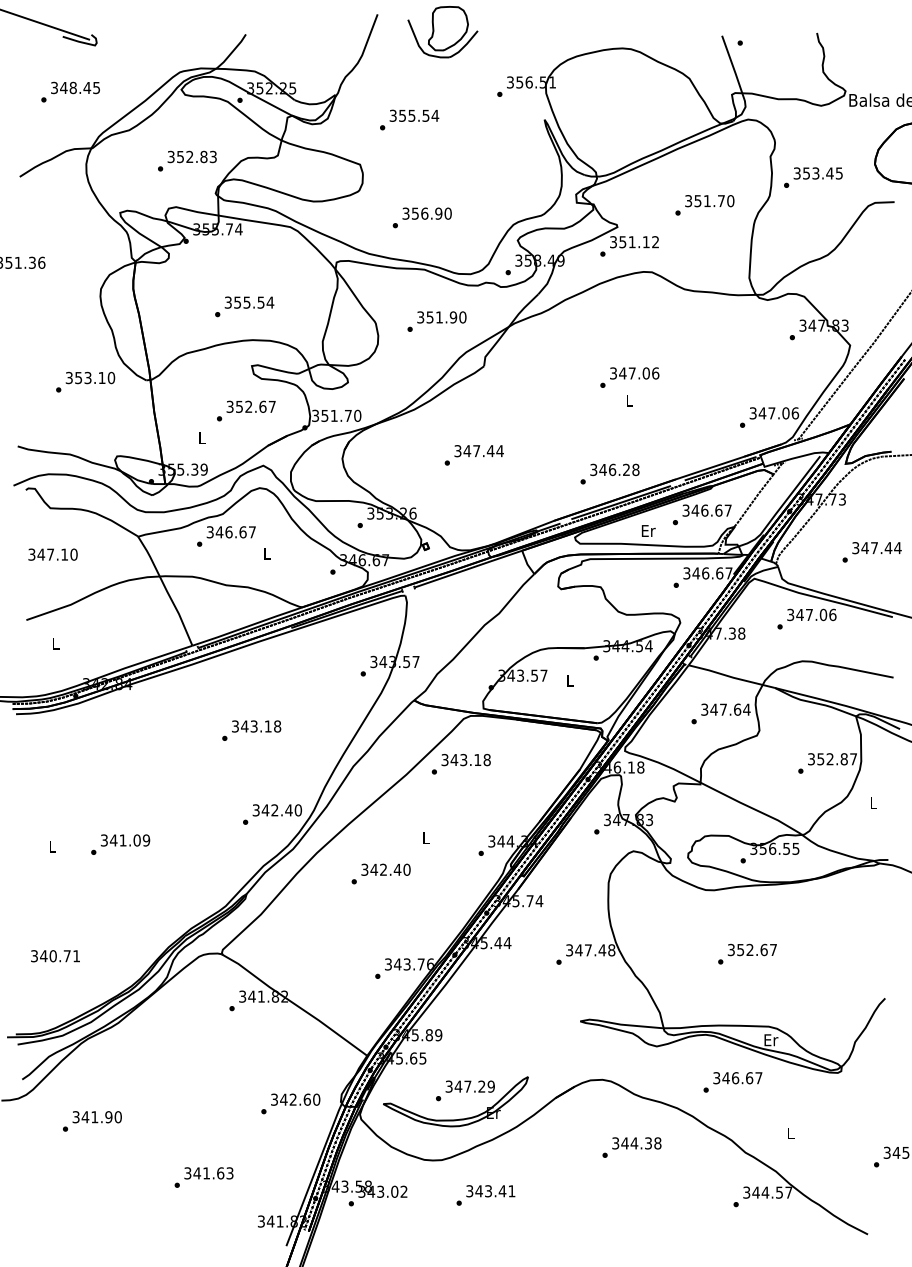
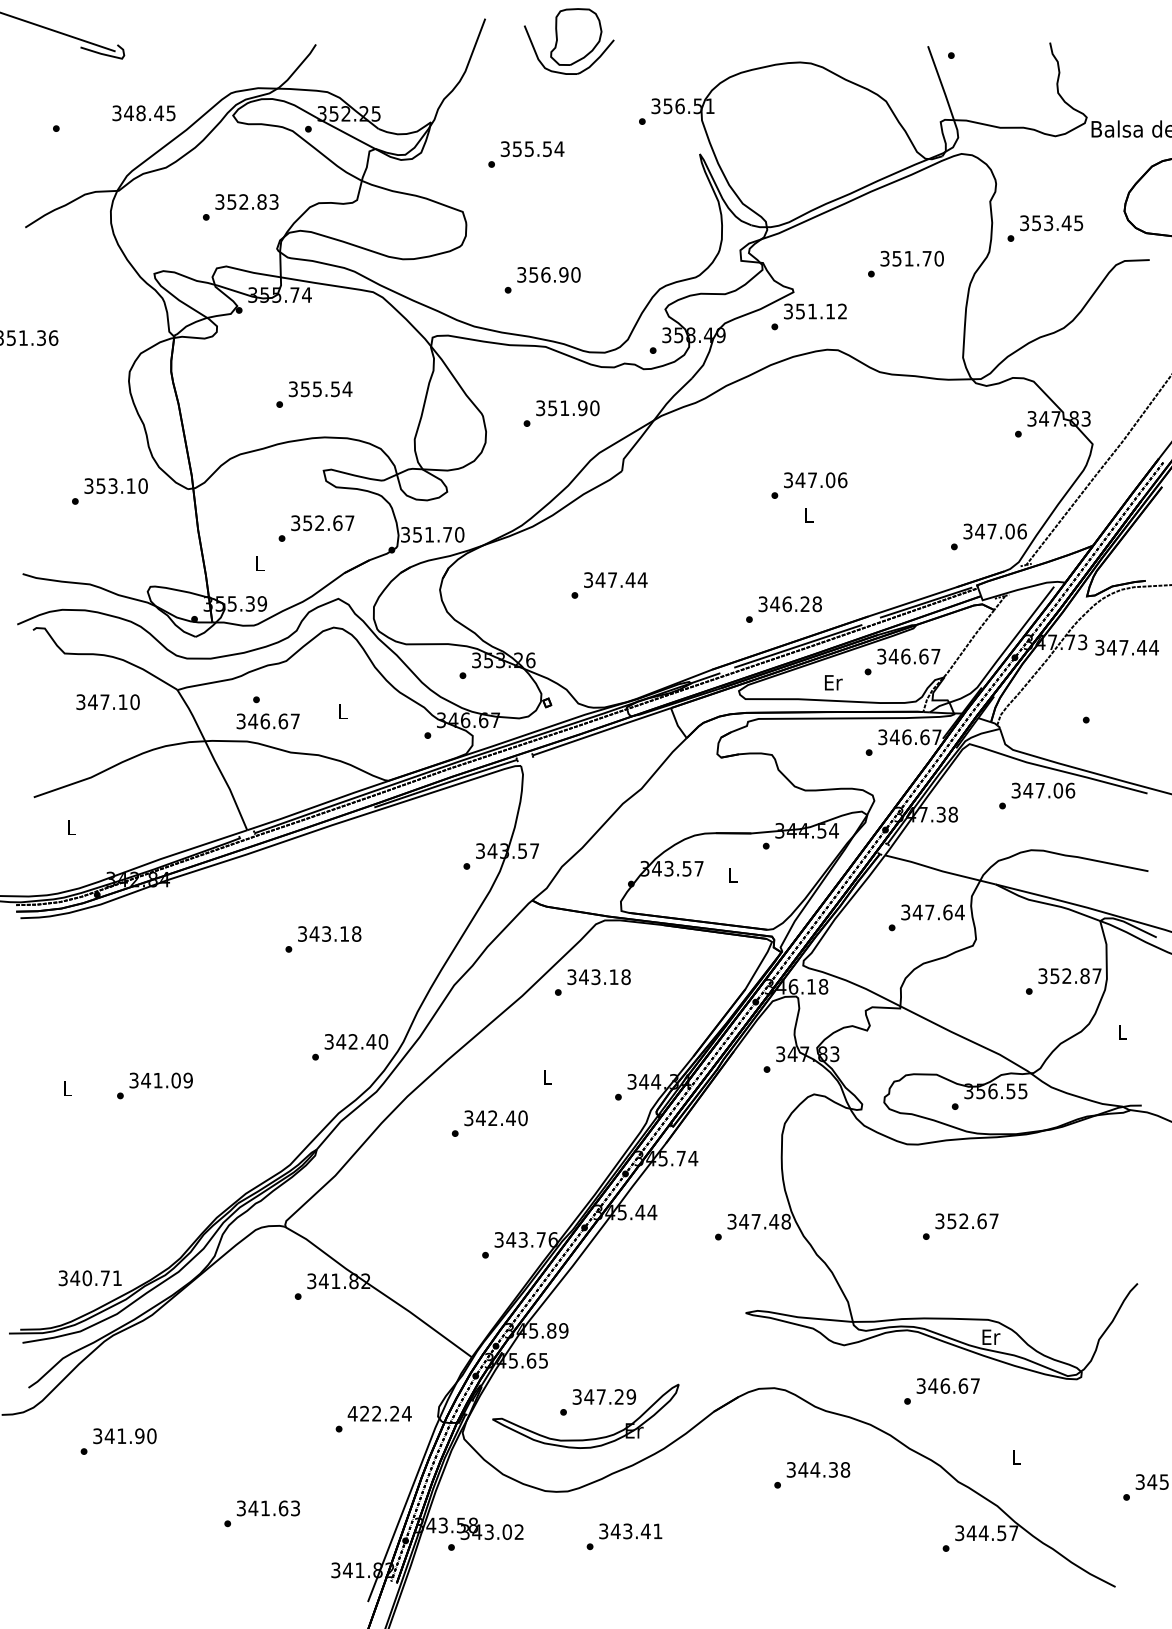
text: (75, 88) -> (143, 113), moved
text: (230, 532) -> (267, 721), moved
text: (876, 547) -> (1126, 647), moved
text: (52, 554) -> (107, 702), moved
text: (54, 956) -> (89, 1278), moved
text: (295, 1099) -> (379, 1413), 342.60 -> 422.24

